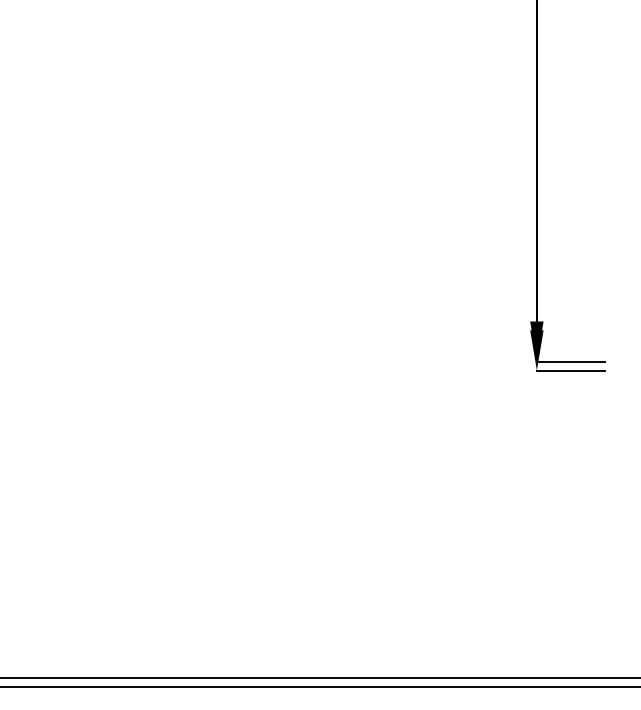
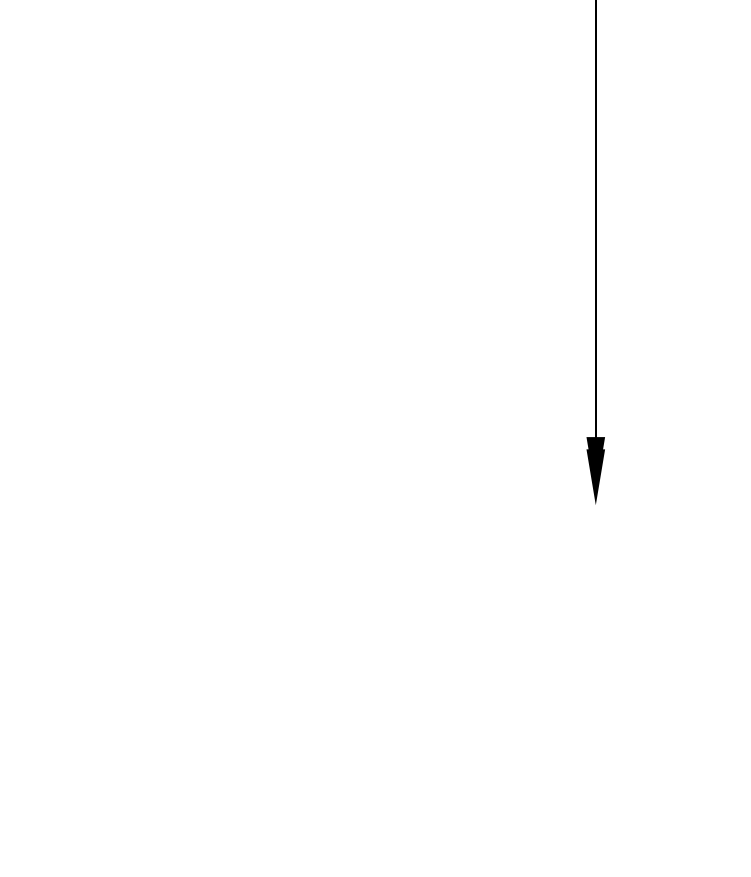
line: (570, 361) -> (642, 492), removed
line: (570, 370) -> (642, 505), removed

